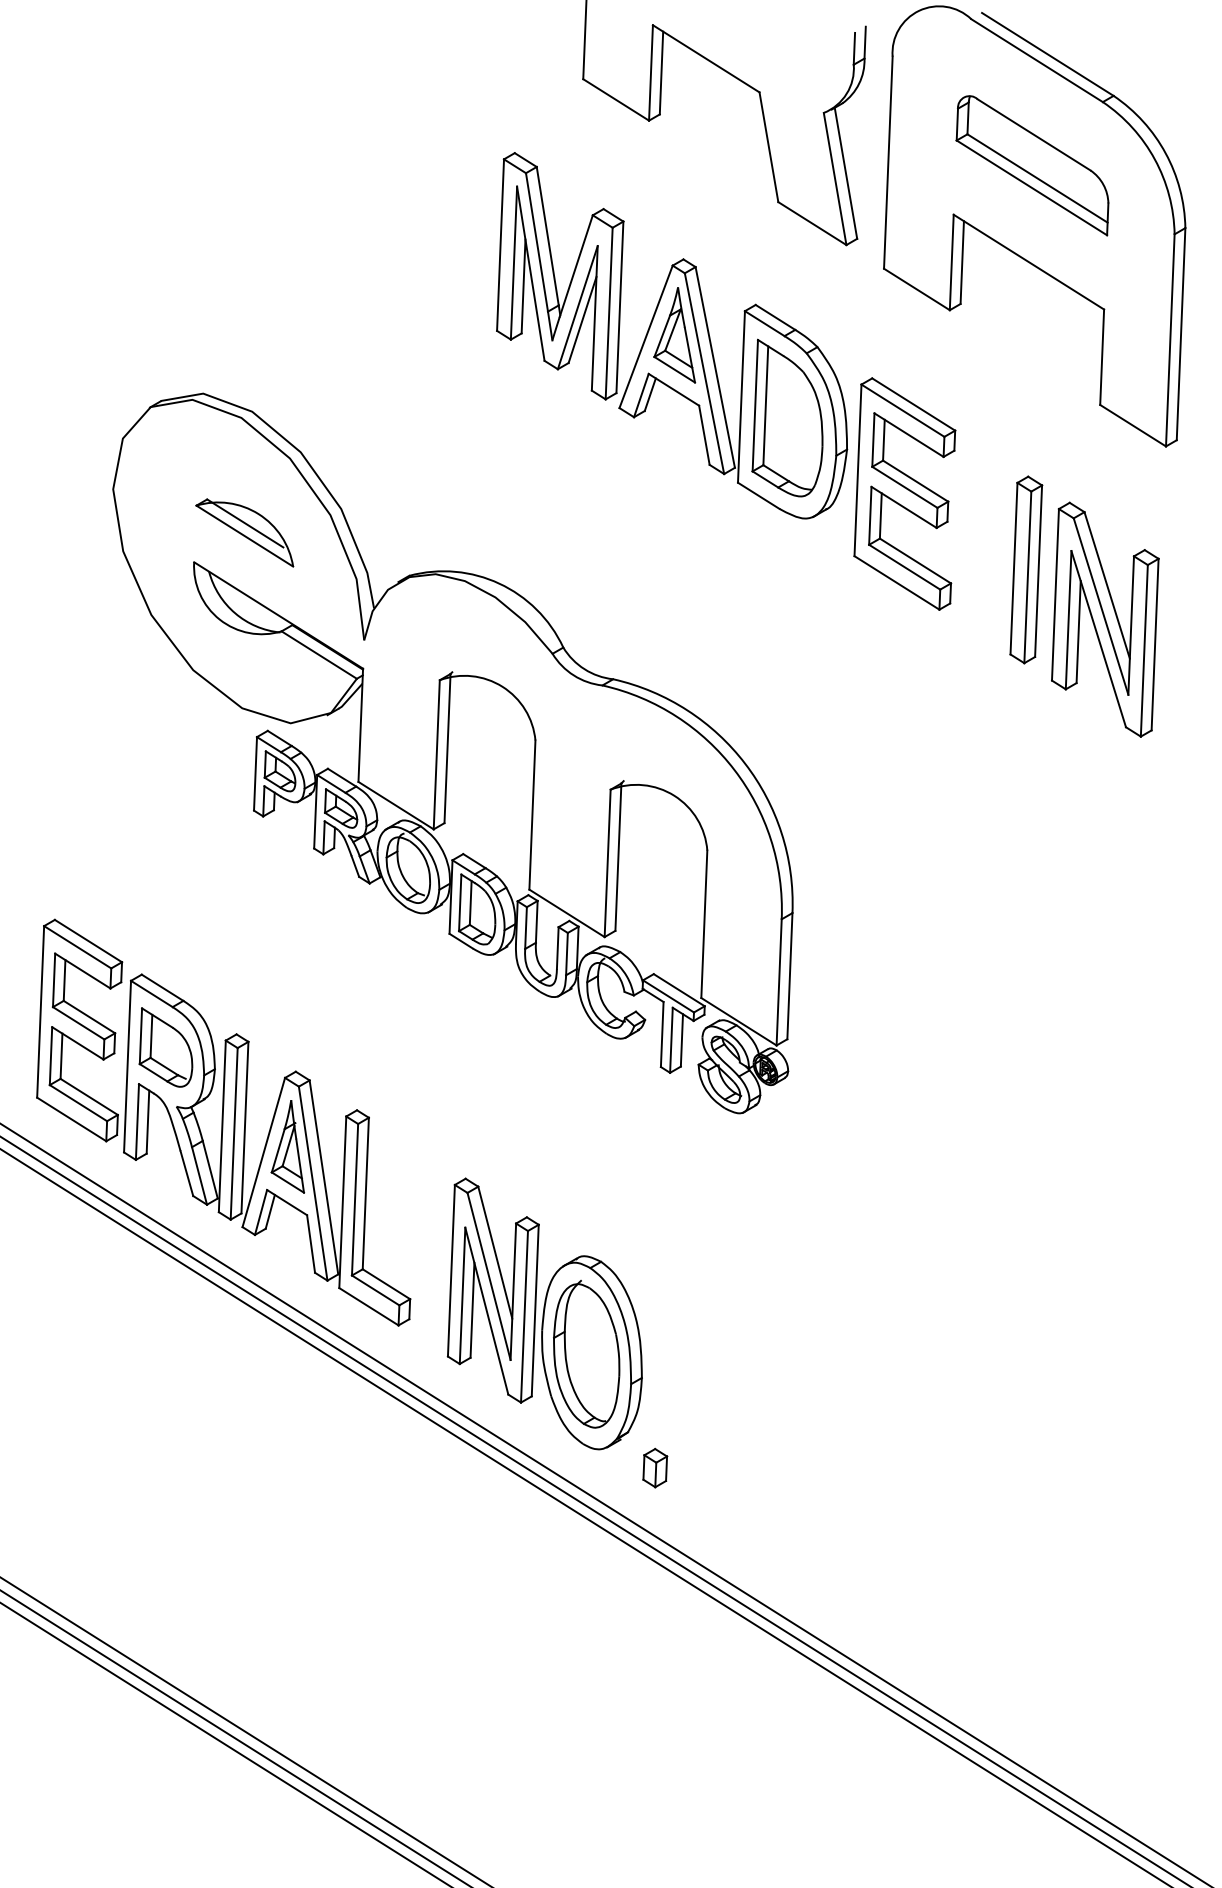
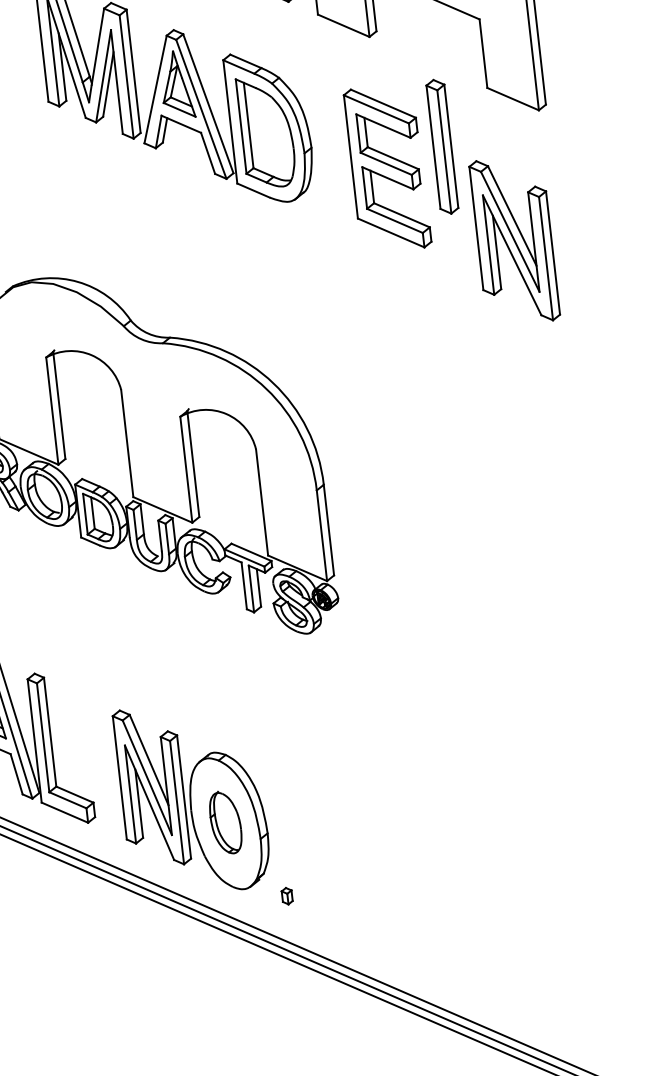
part: (904, 493) -> (386, 168), moved
part: (1026, 569) -> (442, 146), moved
part: (586, 1353) -> (225, 822), size x0.6
part: (655, 1467) -> (287, 895), size x0.6

